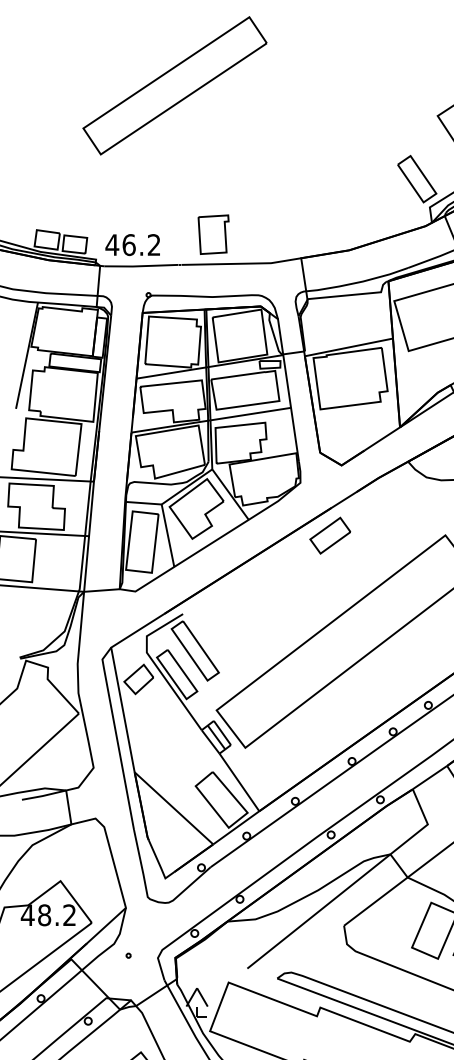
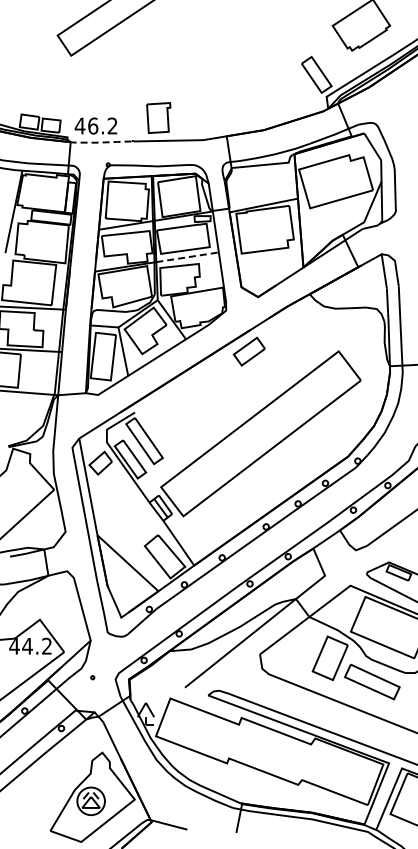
line: (141, 266) -> (102, 142), solid -> dashed
line: (250, 414) -> (187, 257), solid -> dashed
text: (44, 914) -> (27, 645), 48.2 -> 44.2

